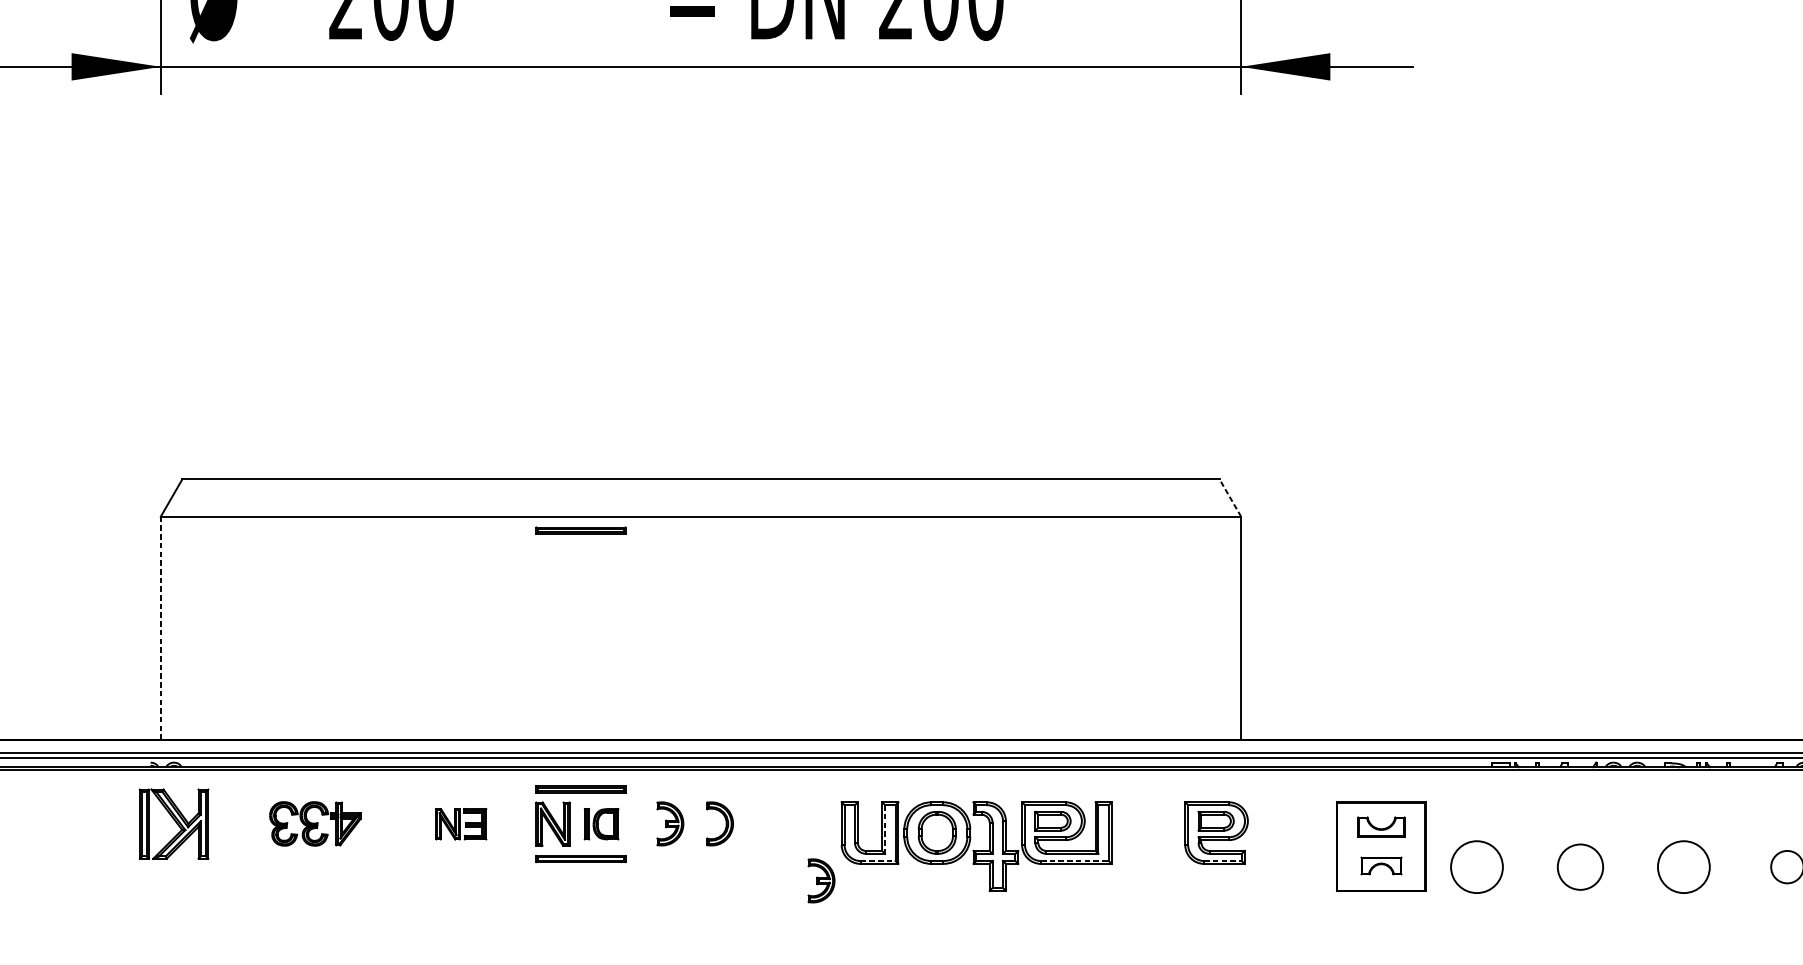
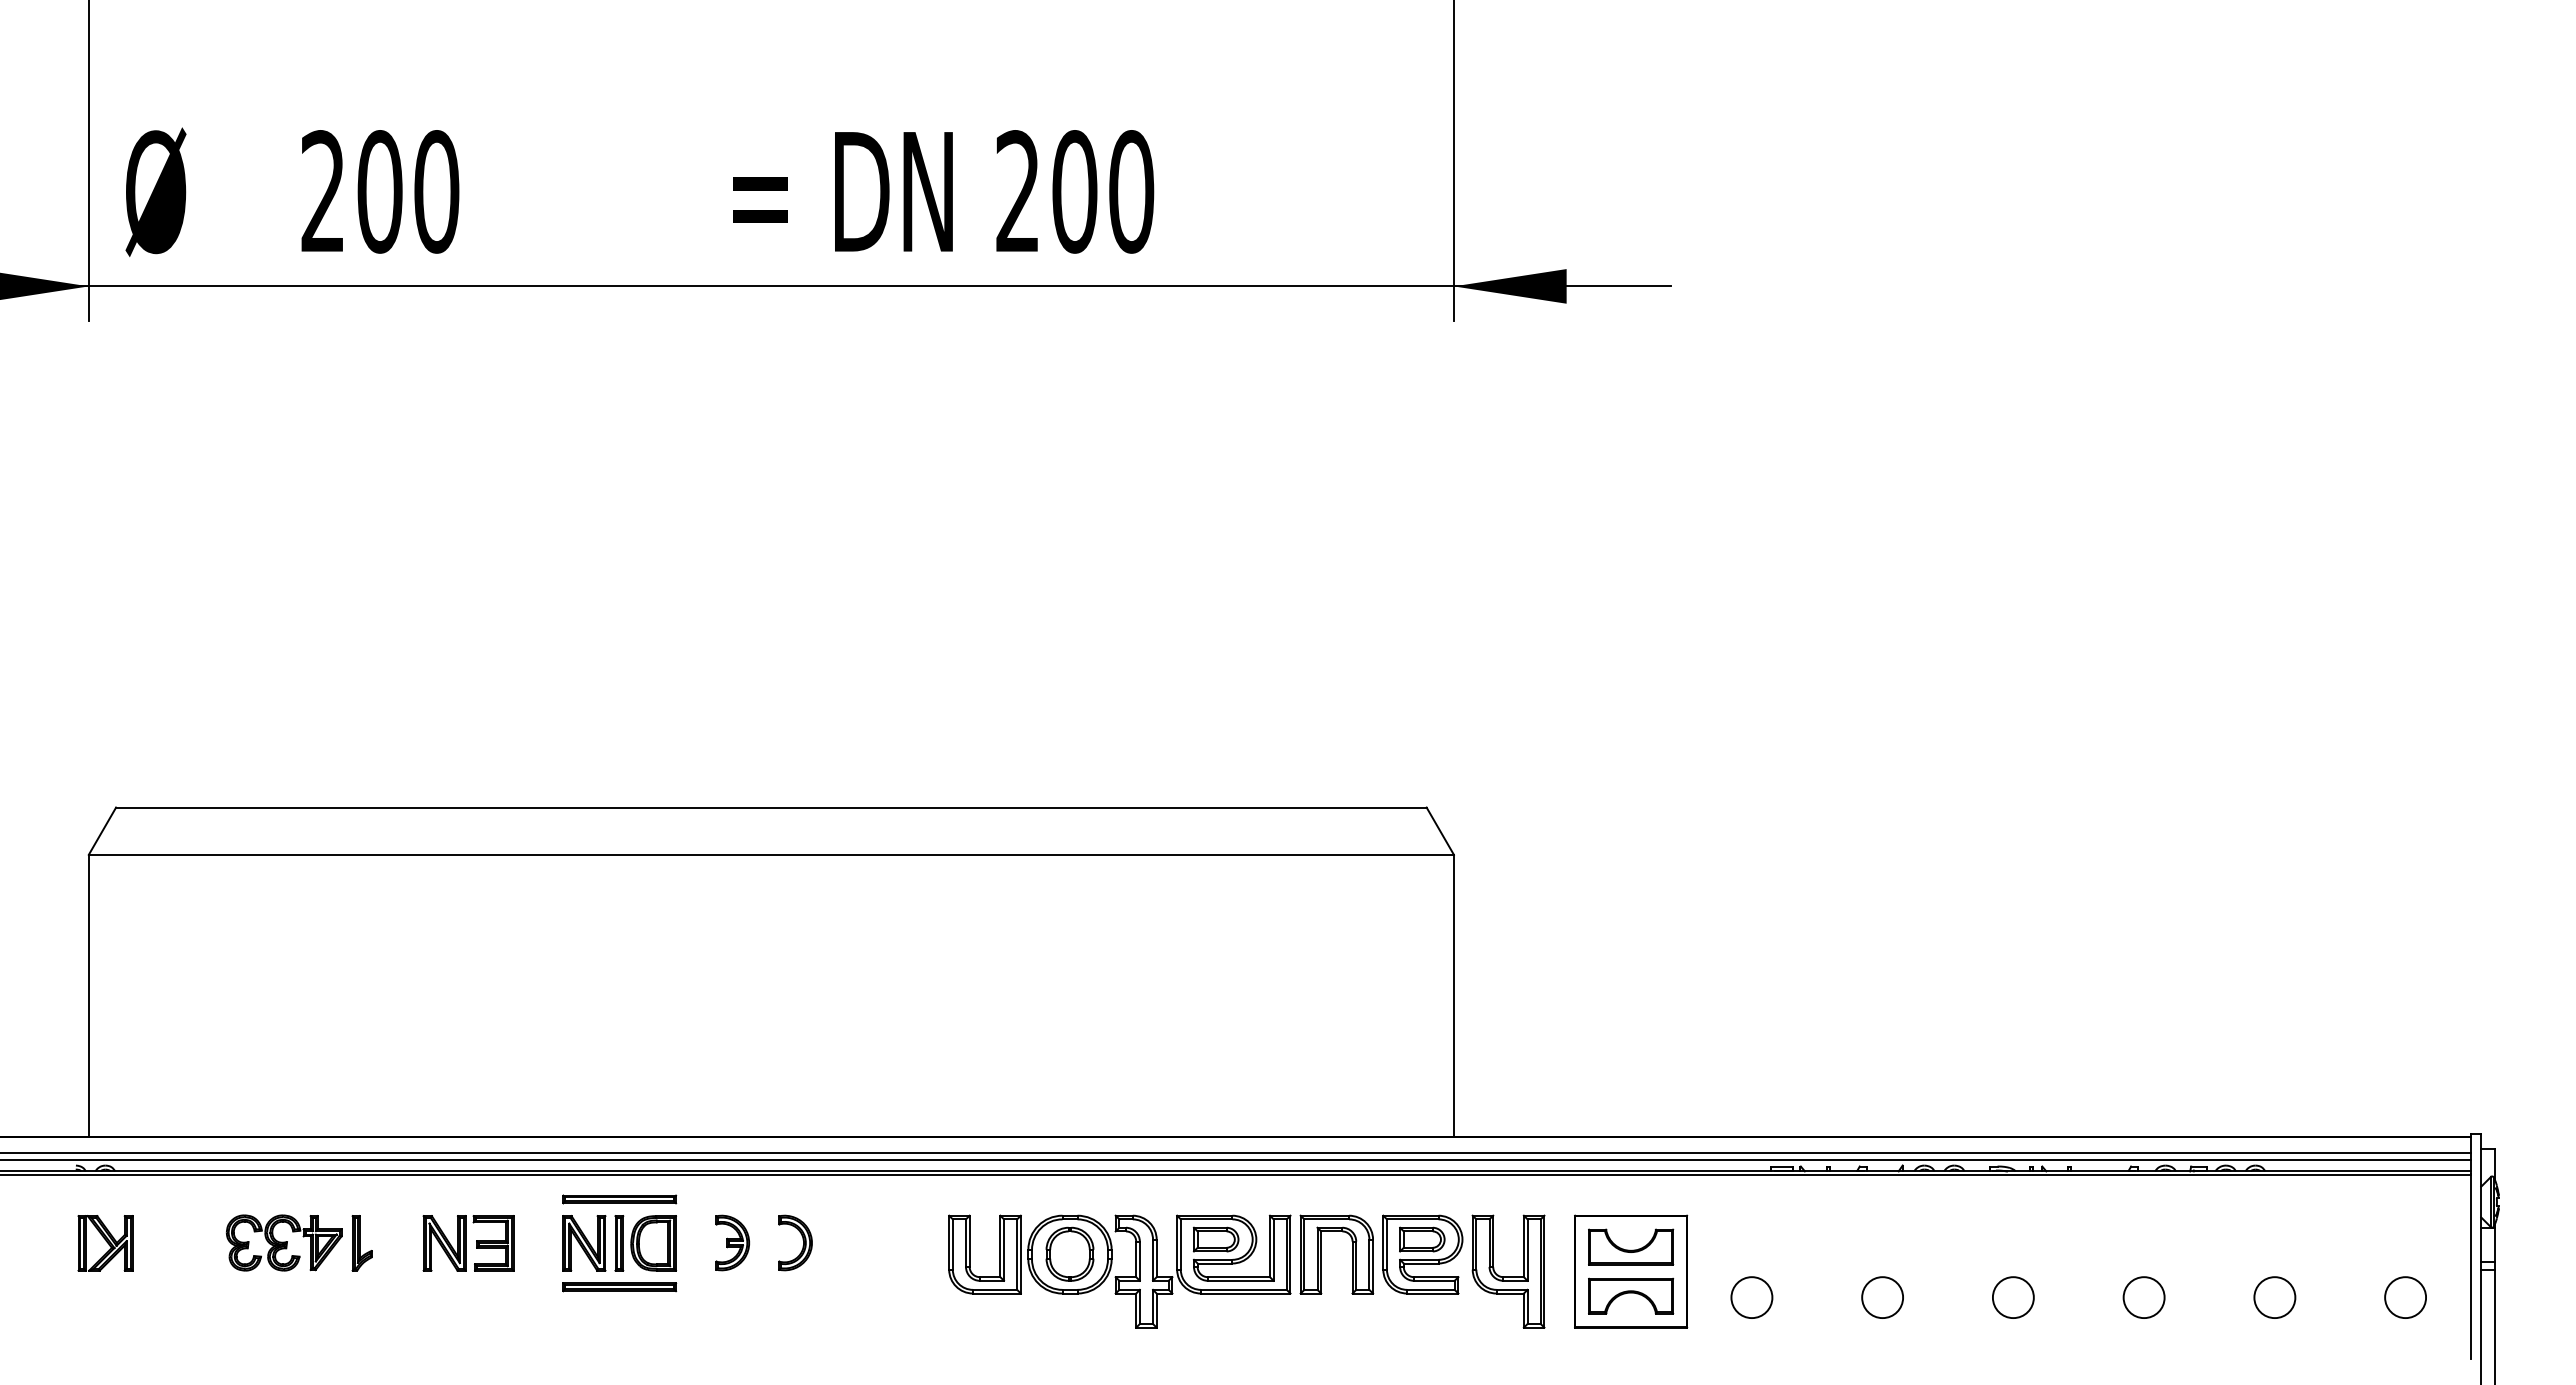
line: (1230, 497) -> (1440, 830), dashed -> solid
part: (580, 530) -> (619, 872), removed
line: (160, 628) -> (88, 995), dashed -> solid
part: (174, 824) -> (105, 1243), size x0.62
part: (376, 824) -> (361, 1243), added
part: (461, 824) -> (468, 1243), size x1.43
part: (601, 824) -> (645, 1243), size x1.43
part: (1381, 826) -> (1631, 1246), size x1.43
line: (885, 829) -> (1004, 1250), dashed -> solid
part: (1136, 833) -> (1321, 1254), added
part: (1284, 846) -> (1508, 1271), added
line: (878, 860) -> (995, 1289), dashed -> solid
line: (1074, 860) -> (1243, 1289), dashed -> solid
line: (1222, 860) -> (1430, 1289), dashed -> solid
part: (1381, 865) -> (1631, 1295), size x1.67
circle: (1476, 867) -> (1751, 1297), size x0.62
circle: (1580, 867) -> (1882, 1297), size x0.71
circle: (1683, 867) -> (2012, 1297), size x0.62
part: (821, 880) -> (923, 1314), removed

